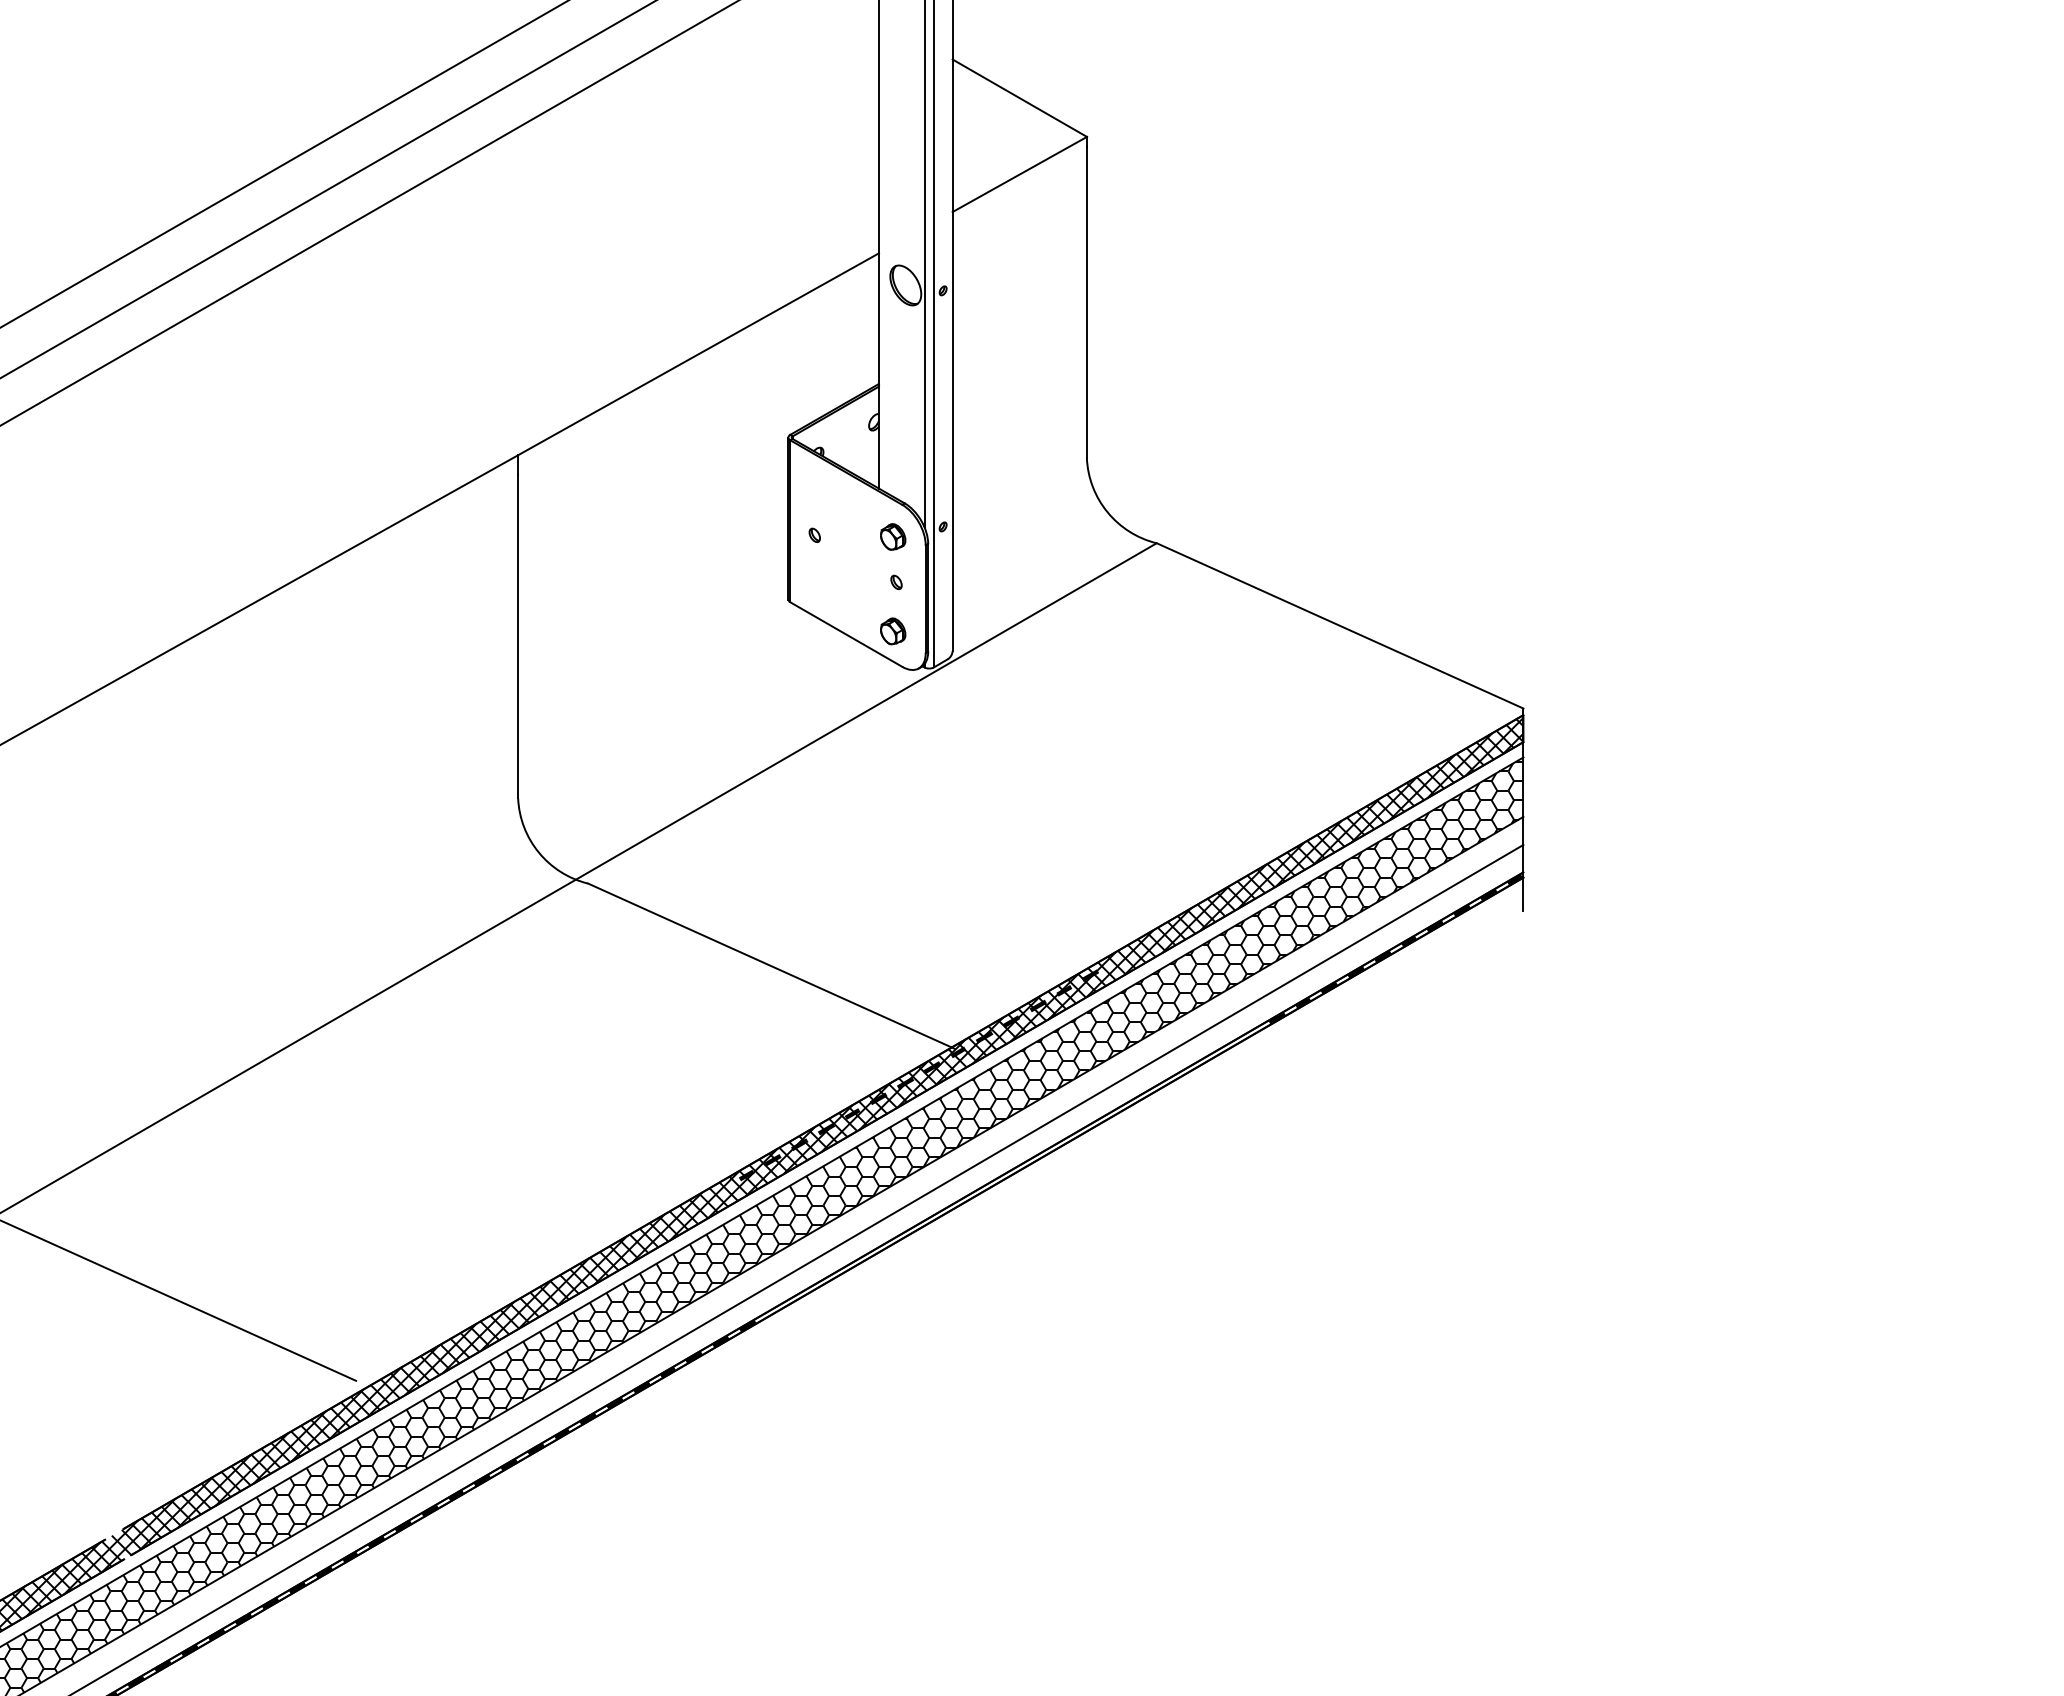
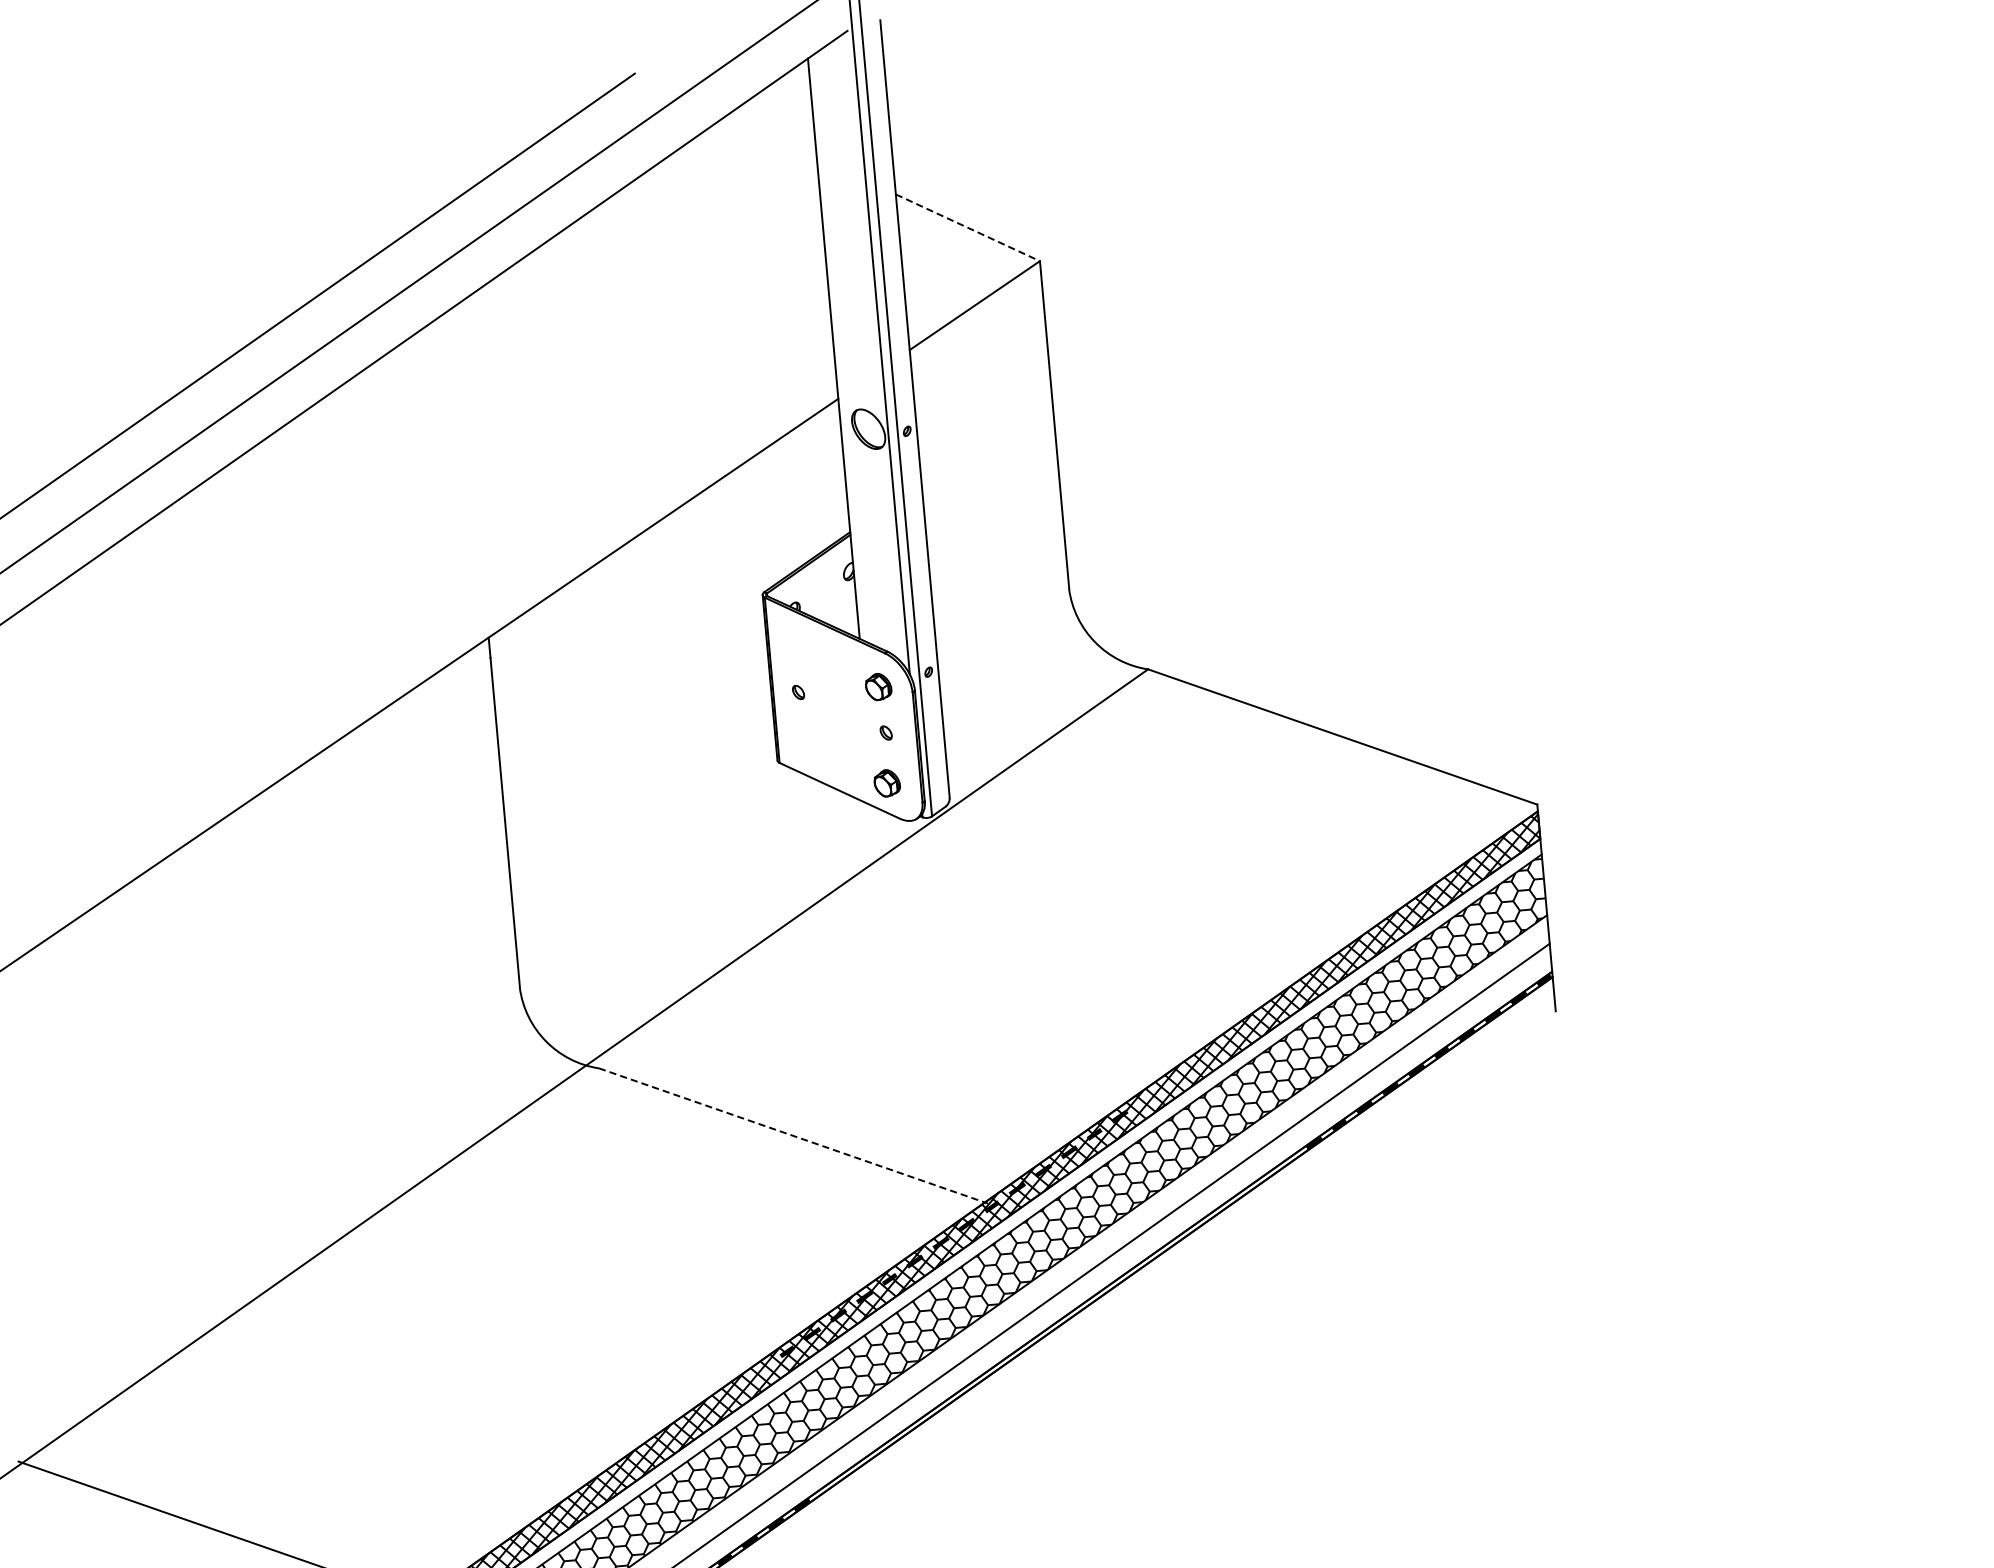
line: (1019, 98) -> (967, 228), solid -> dashed
line: (771, 966) -> (793, 1136), solid -> dashed

